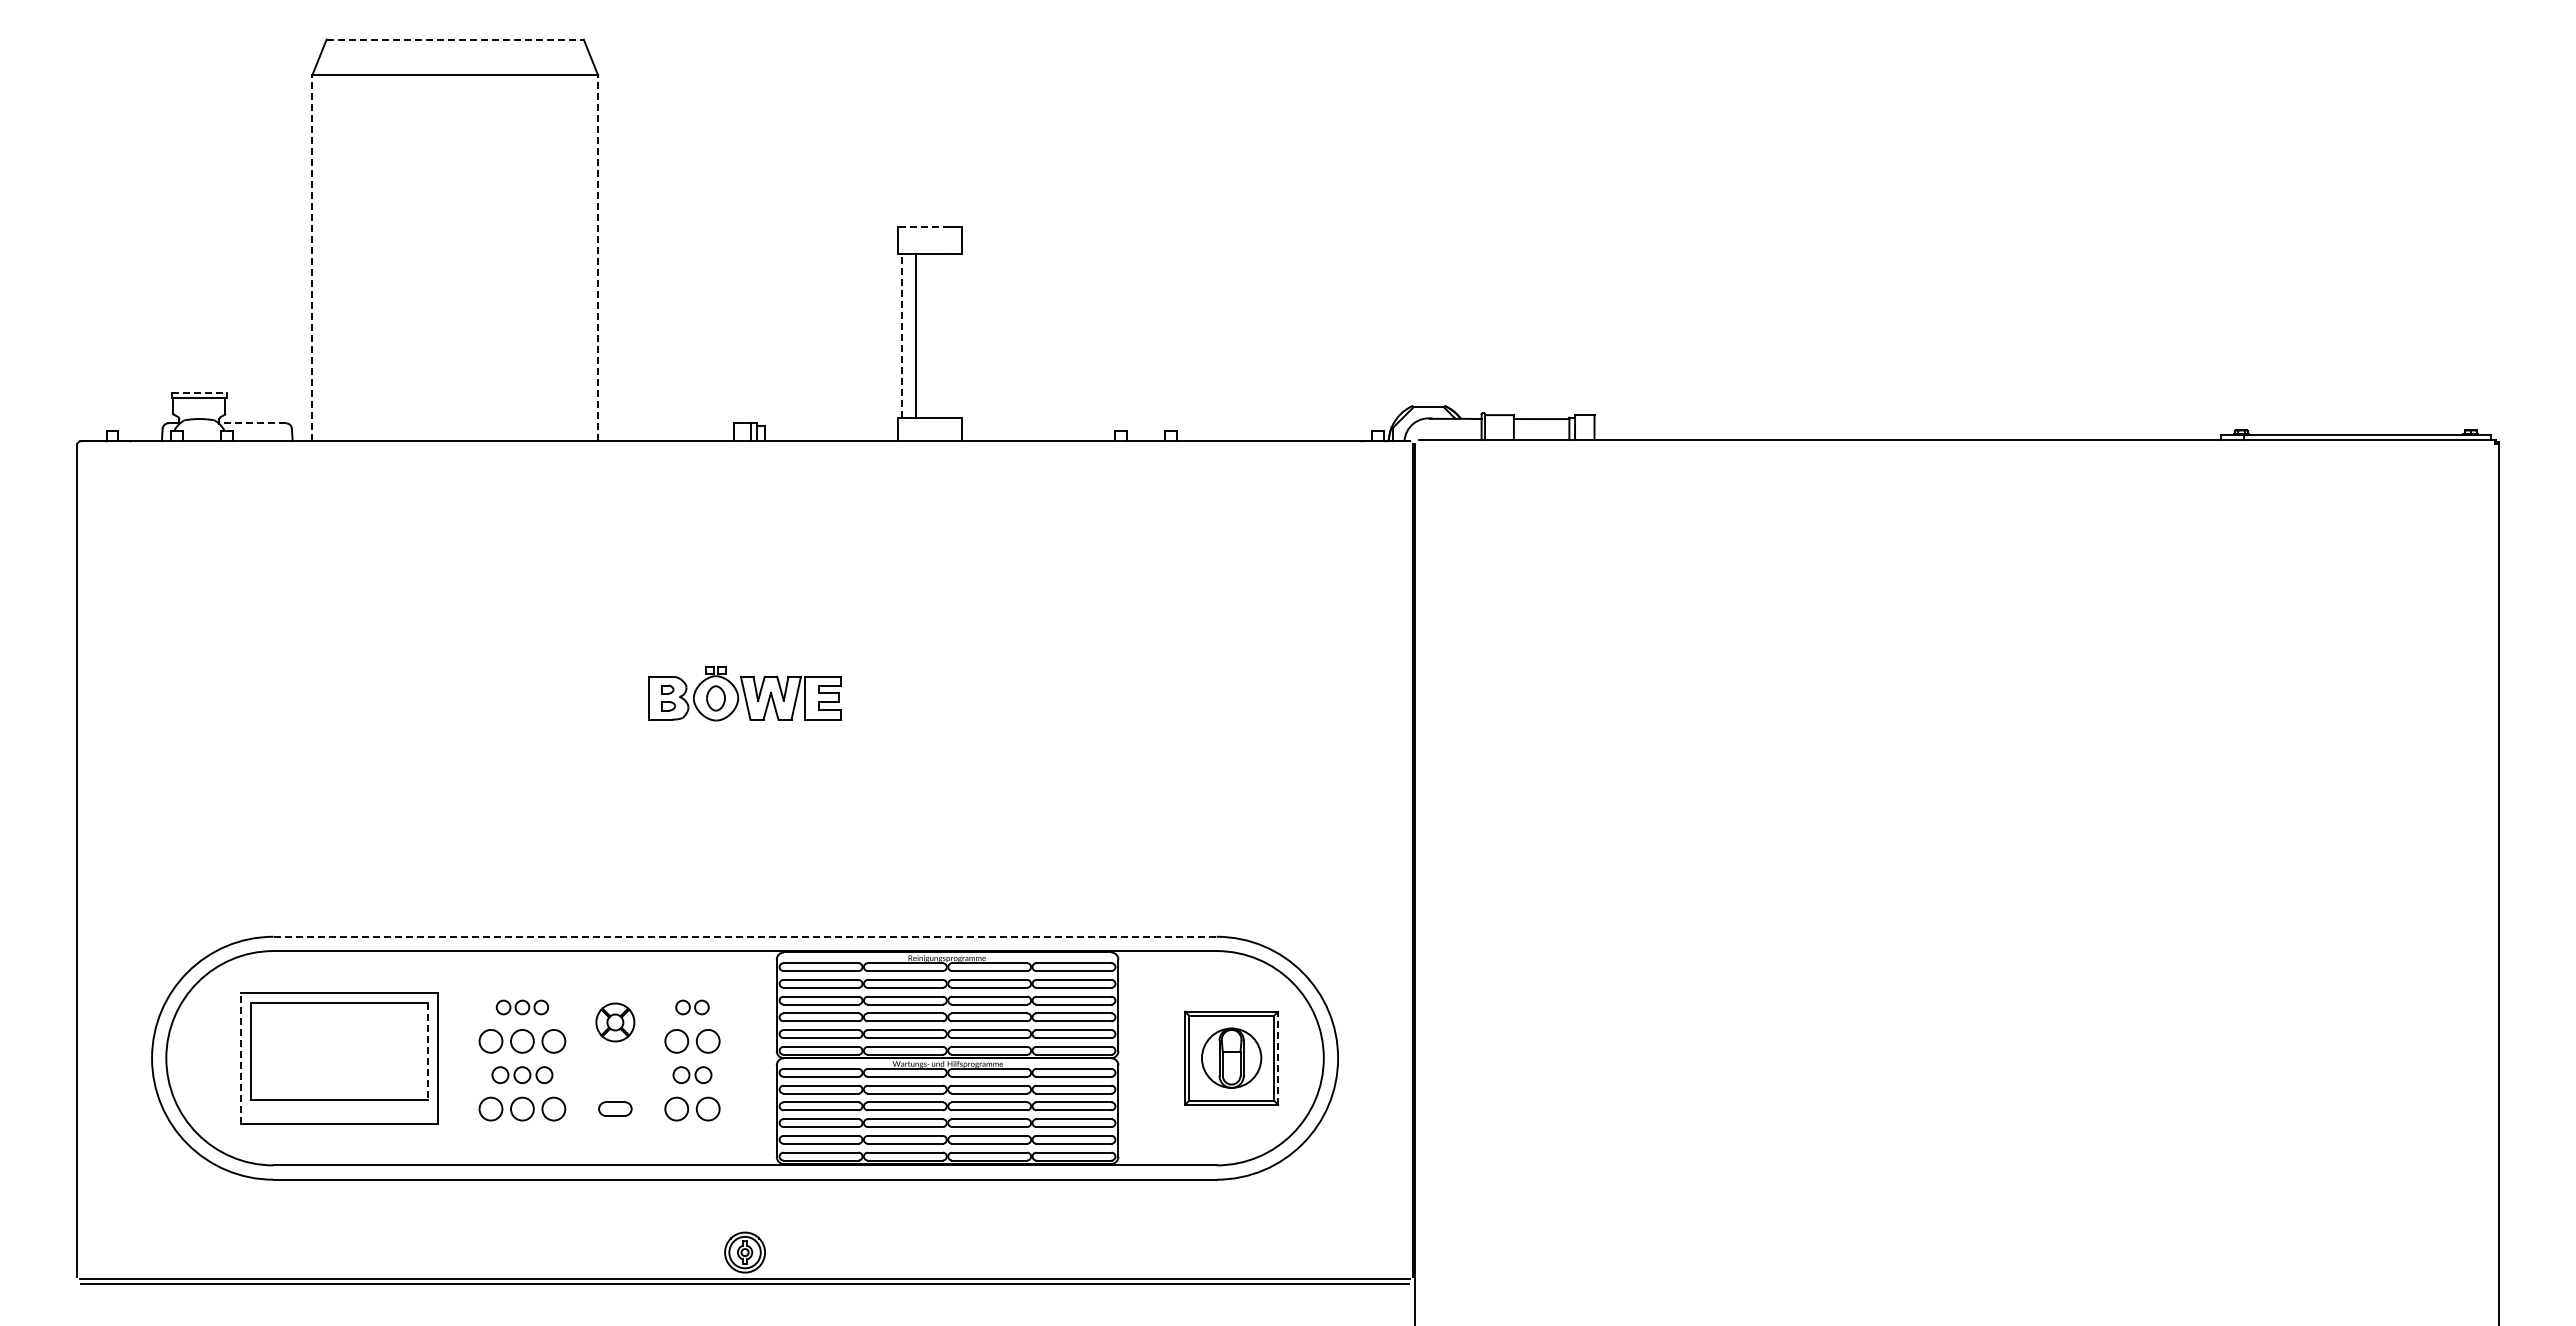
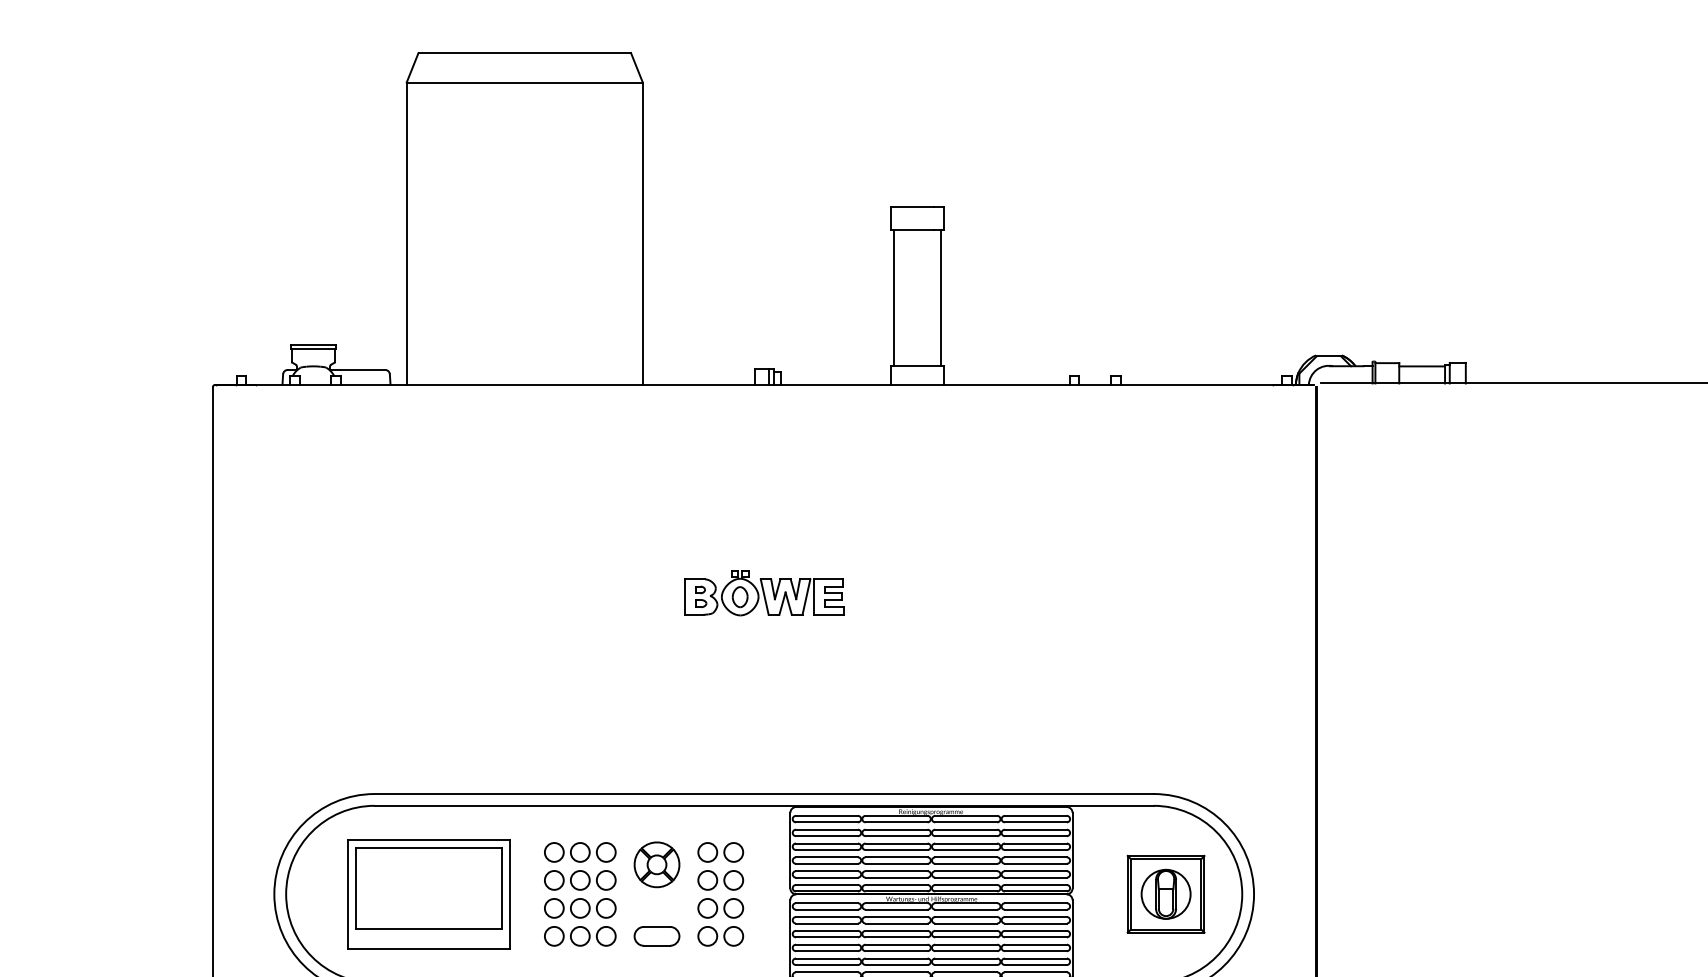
line: (455, 39) -> (525, 52), dashed -> solid
line: (923, 226) -> (911, 207), dashed -> solid
line: (312, 258) -> (406, 233), dashed -> solid
line: (598, 258) -> (643, 233), dashed -> solid
line: (901, 335) -> (893, 297), dashed -> solid
line: (915, 335) -> (940, 297), moved
line: (199, 392) -> (313, 344), dashed -> solid
line: (252, 423) -> (357, 370), dashed -> solid
line: (745, 936) -> (764, 793), dashed -> solid
part: (522, 1007) -> (580, 852), size x1.67
part: (692, 1007) -> (720, 852), size x1.67
part: (615, 1022) -> (657, 864), size x1.43
line: (427, 1051) -> (501, 888), dashed -> solid
line: (1278, 1057) -> (1204, 893), dashed -> solid
line: (240, 1058) -> (347, 894), dashed -> solid
part: (522, 1074) -> (580, 907), size x1.43
part: (692, 1074) -> (720, 907), size x1.43
part: (615, 1108) -> (657, 935), size x1.67

